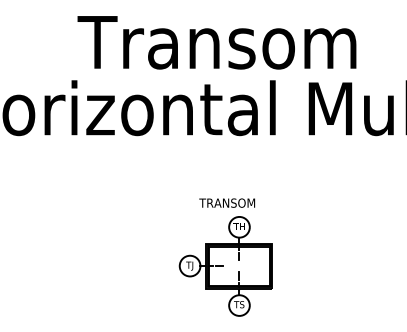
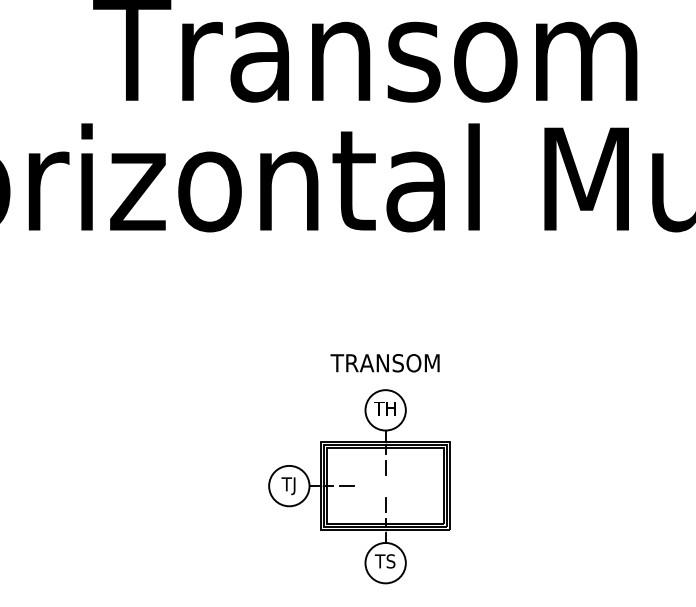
part: (225, 266) -> (358, 486), moved

